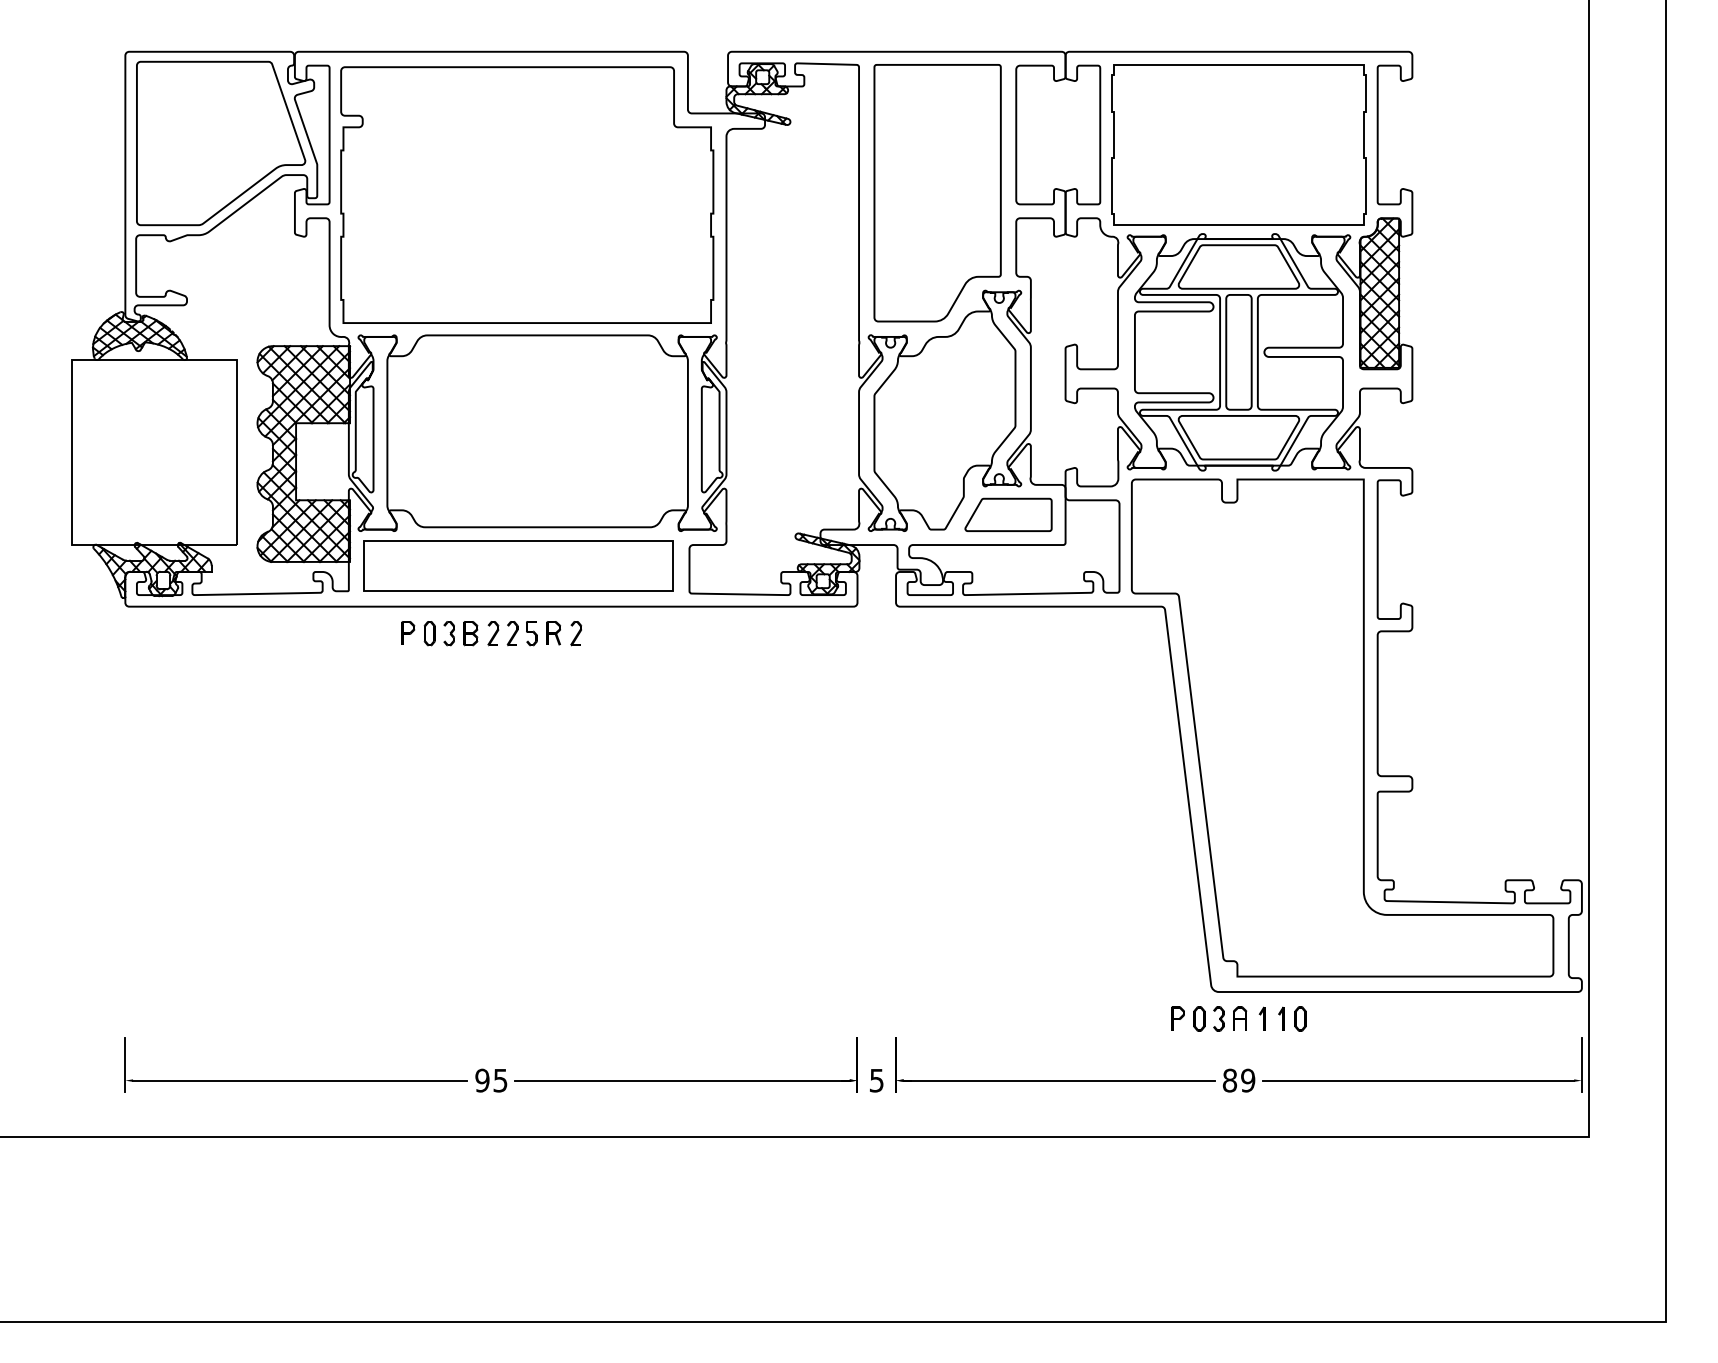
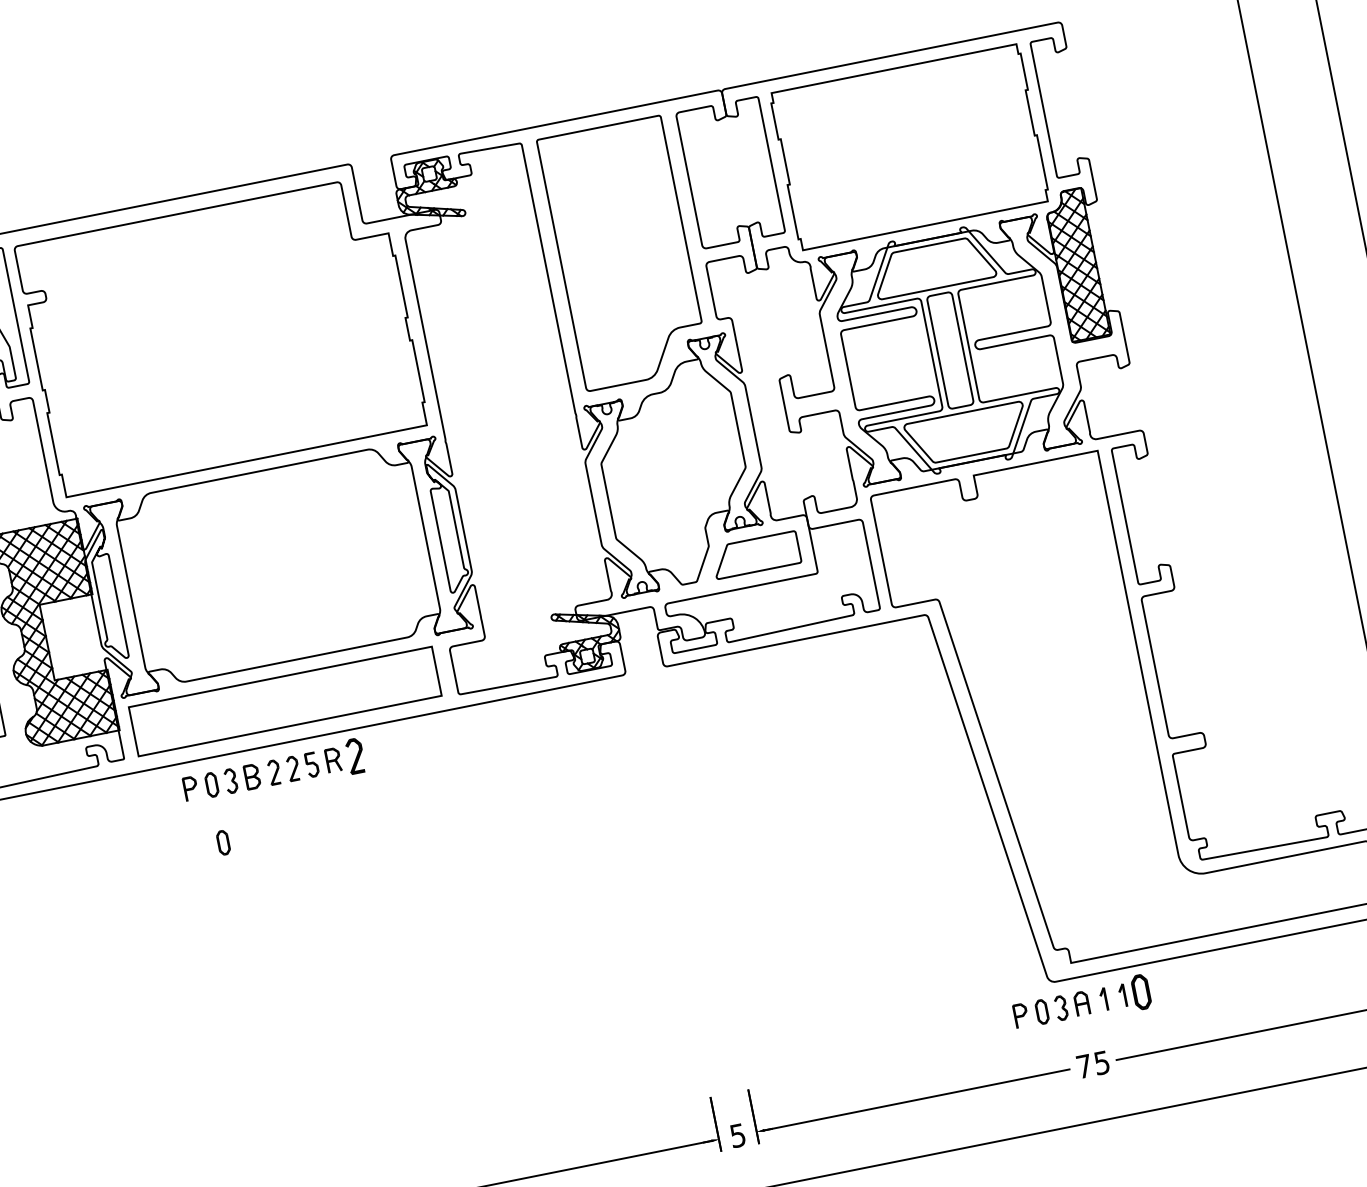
part: (576, 633) -> (355, 756), size x1.4
part: (429, 692) -> (223, 842), added
part: (1300, 1018) -> (1141, 991), size x1.4
text: (1238, 1080) -> (1092, 1064), 89 -> 75

